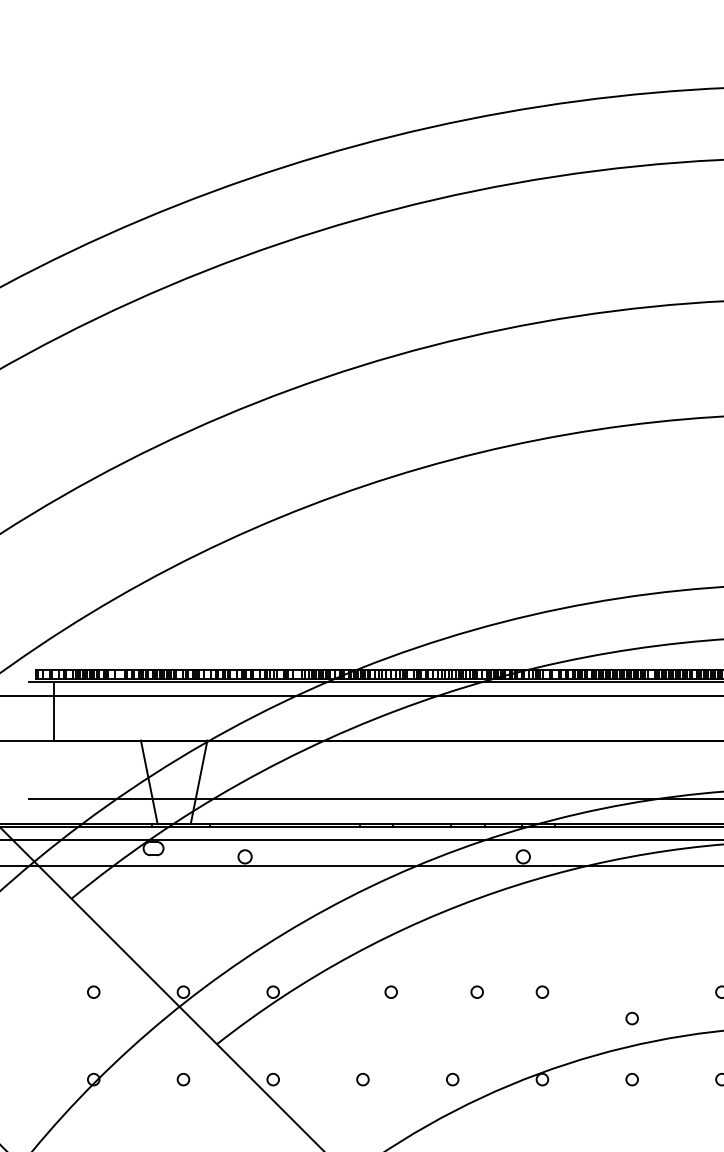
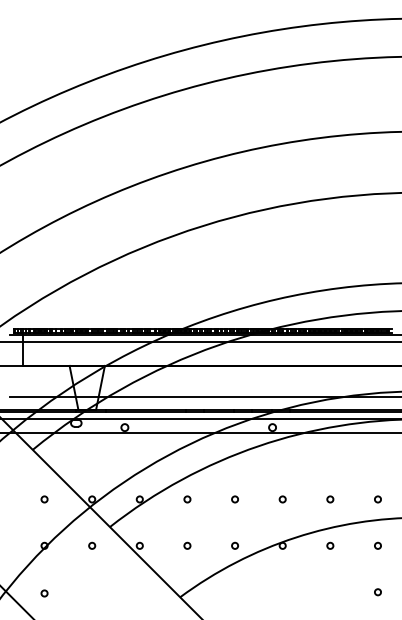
circle: (391, 992) -> (187, 499), moved
circle: (476, 992) -> (234, 499), moved
circle: (632, 1018) -> (330, 499), moved

